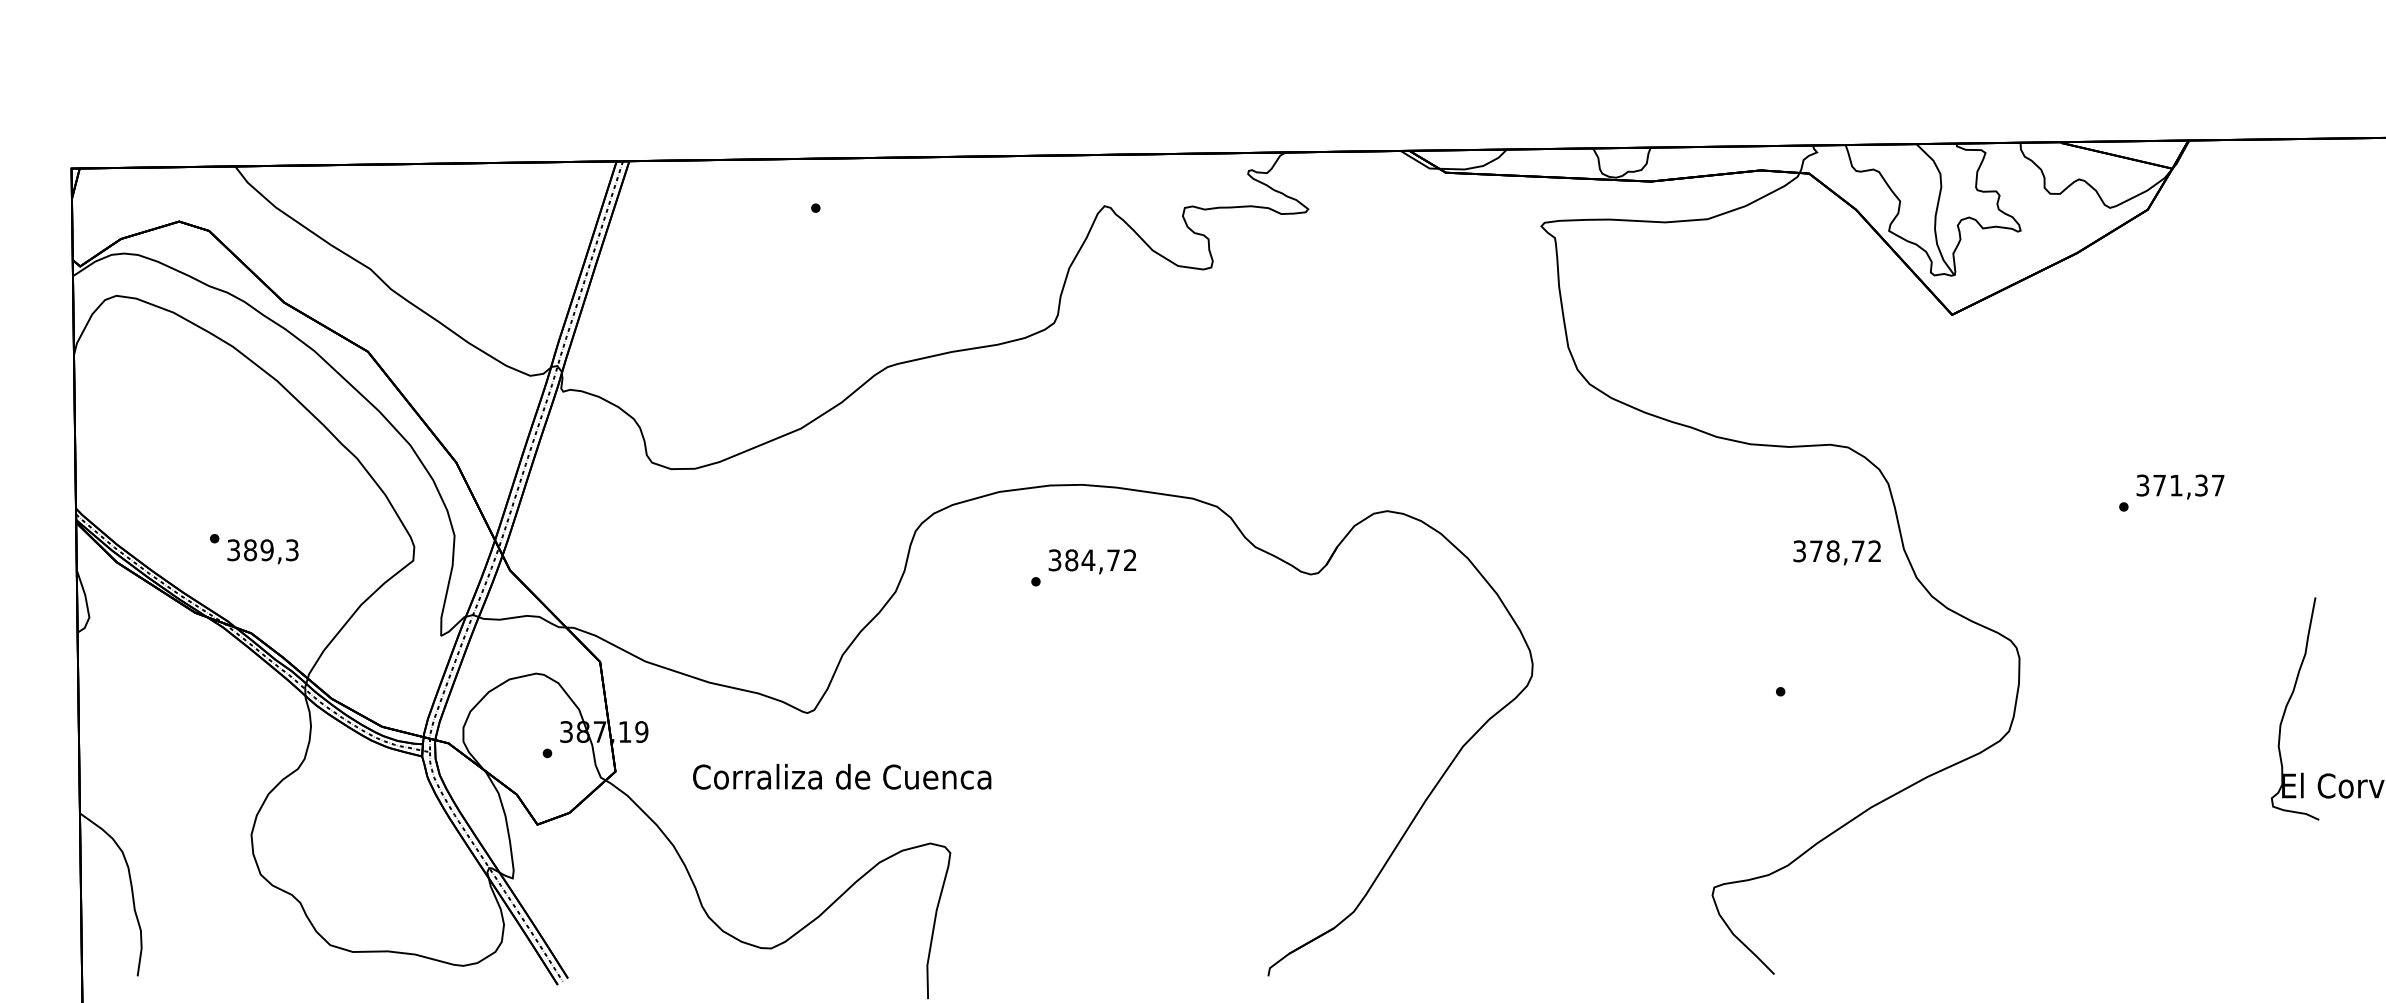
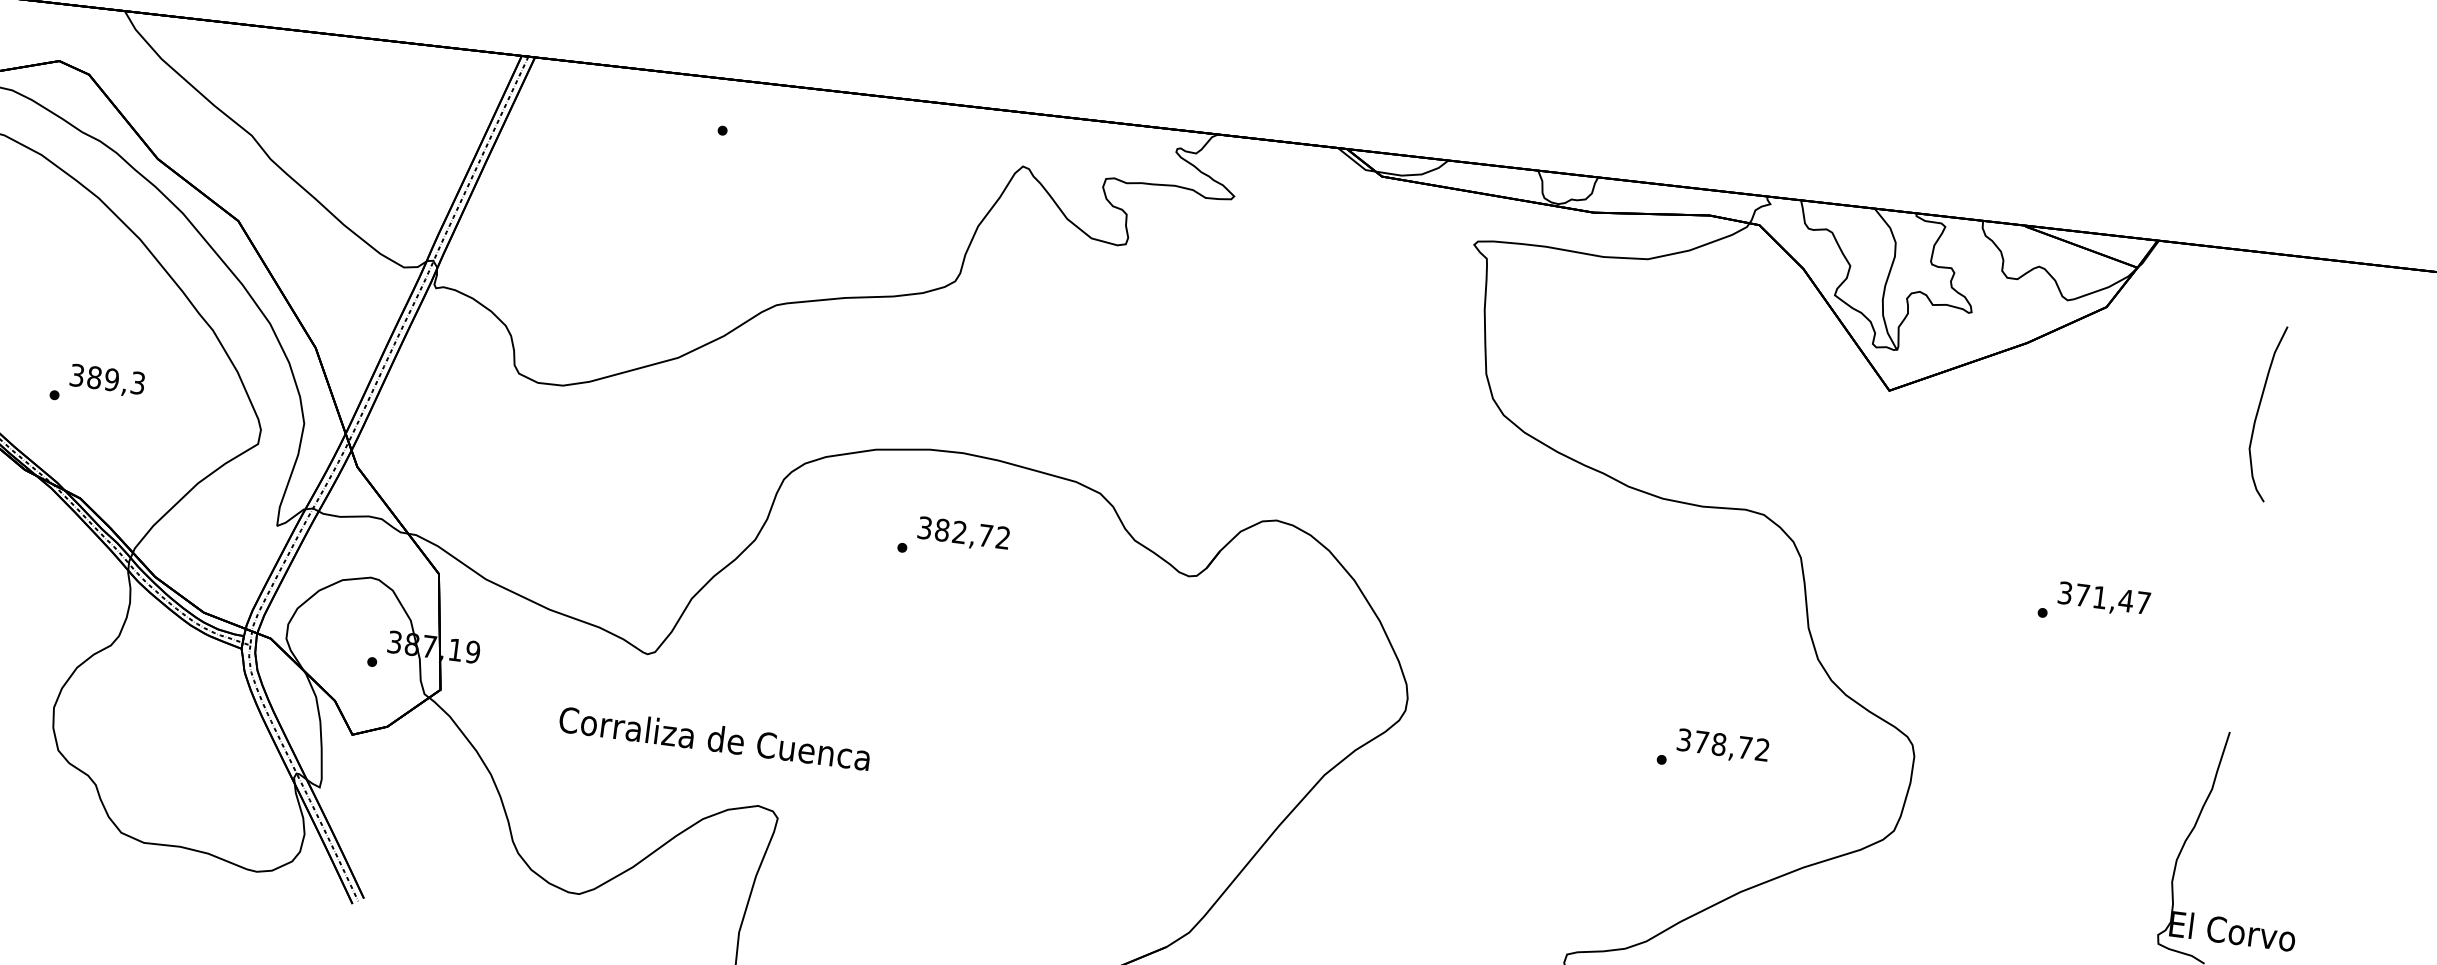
curve: (2304, 290) -> (2258, 411), added
text: (2201, 485) -> (2126, 600), 371,37 -> 371,47
text: (262, 551) -> (106, 380), moved
text: (1836, 552) -> (1722, 746), moved
text: (1088, 559) -> (959, 531), 384,72 -> 382,72
text: (842, 776) -> (715, 738), moved

